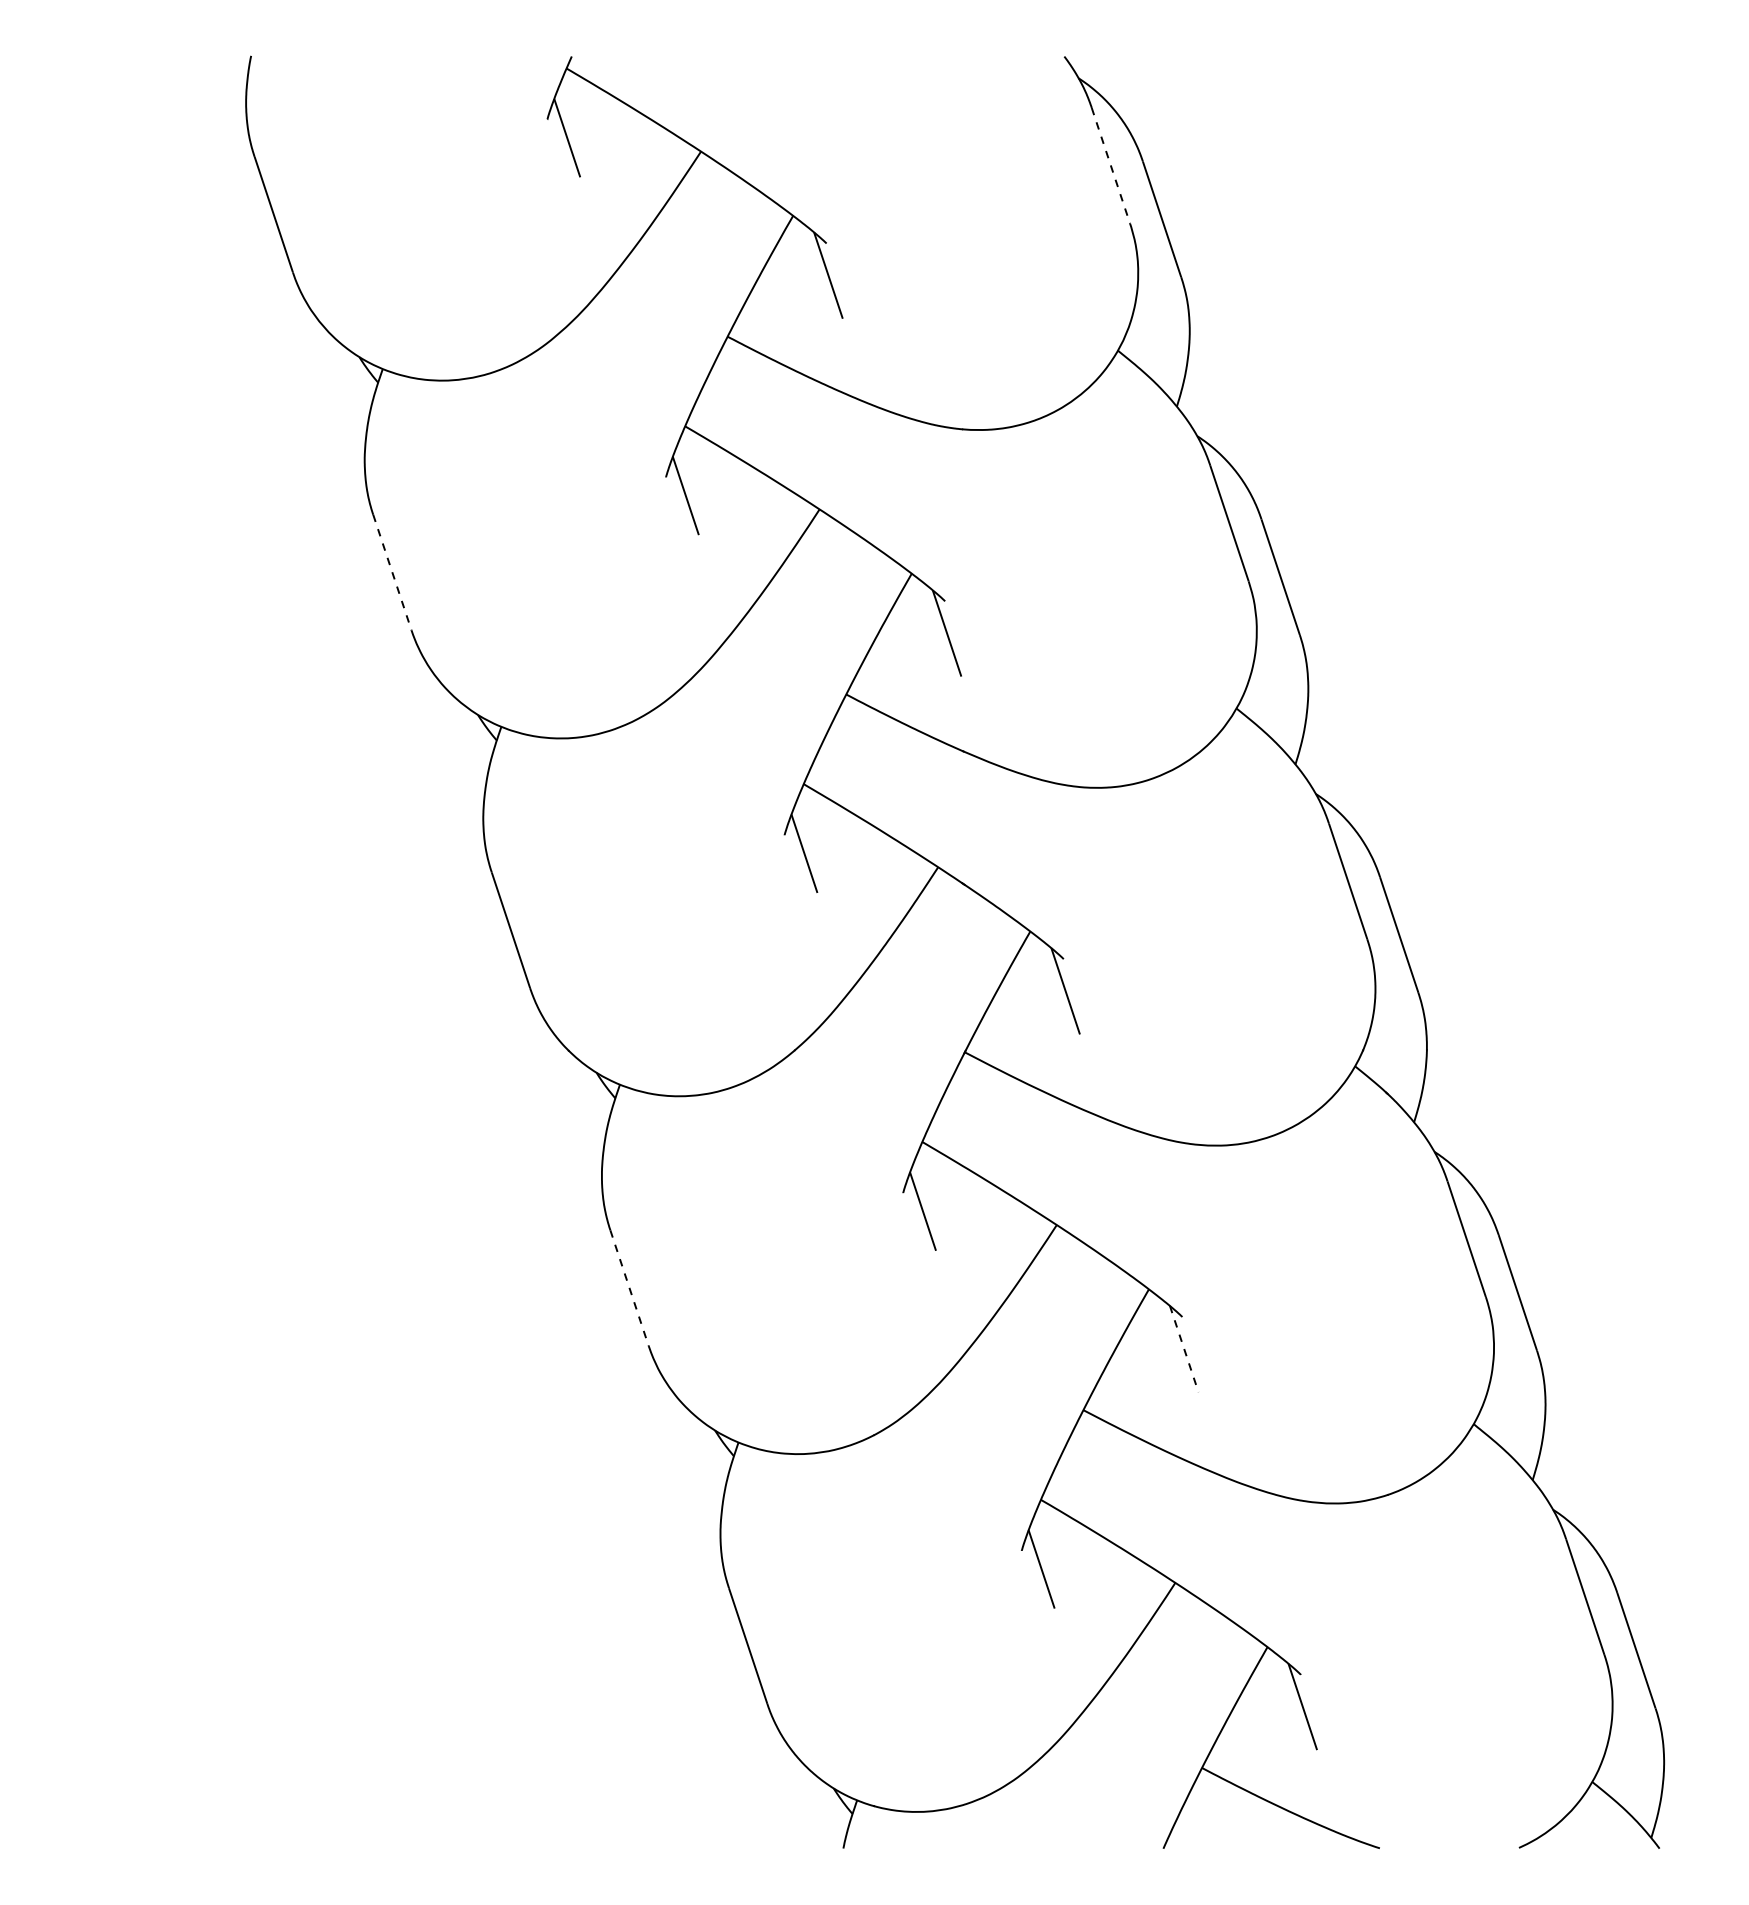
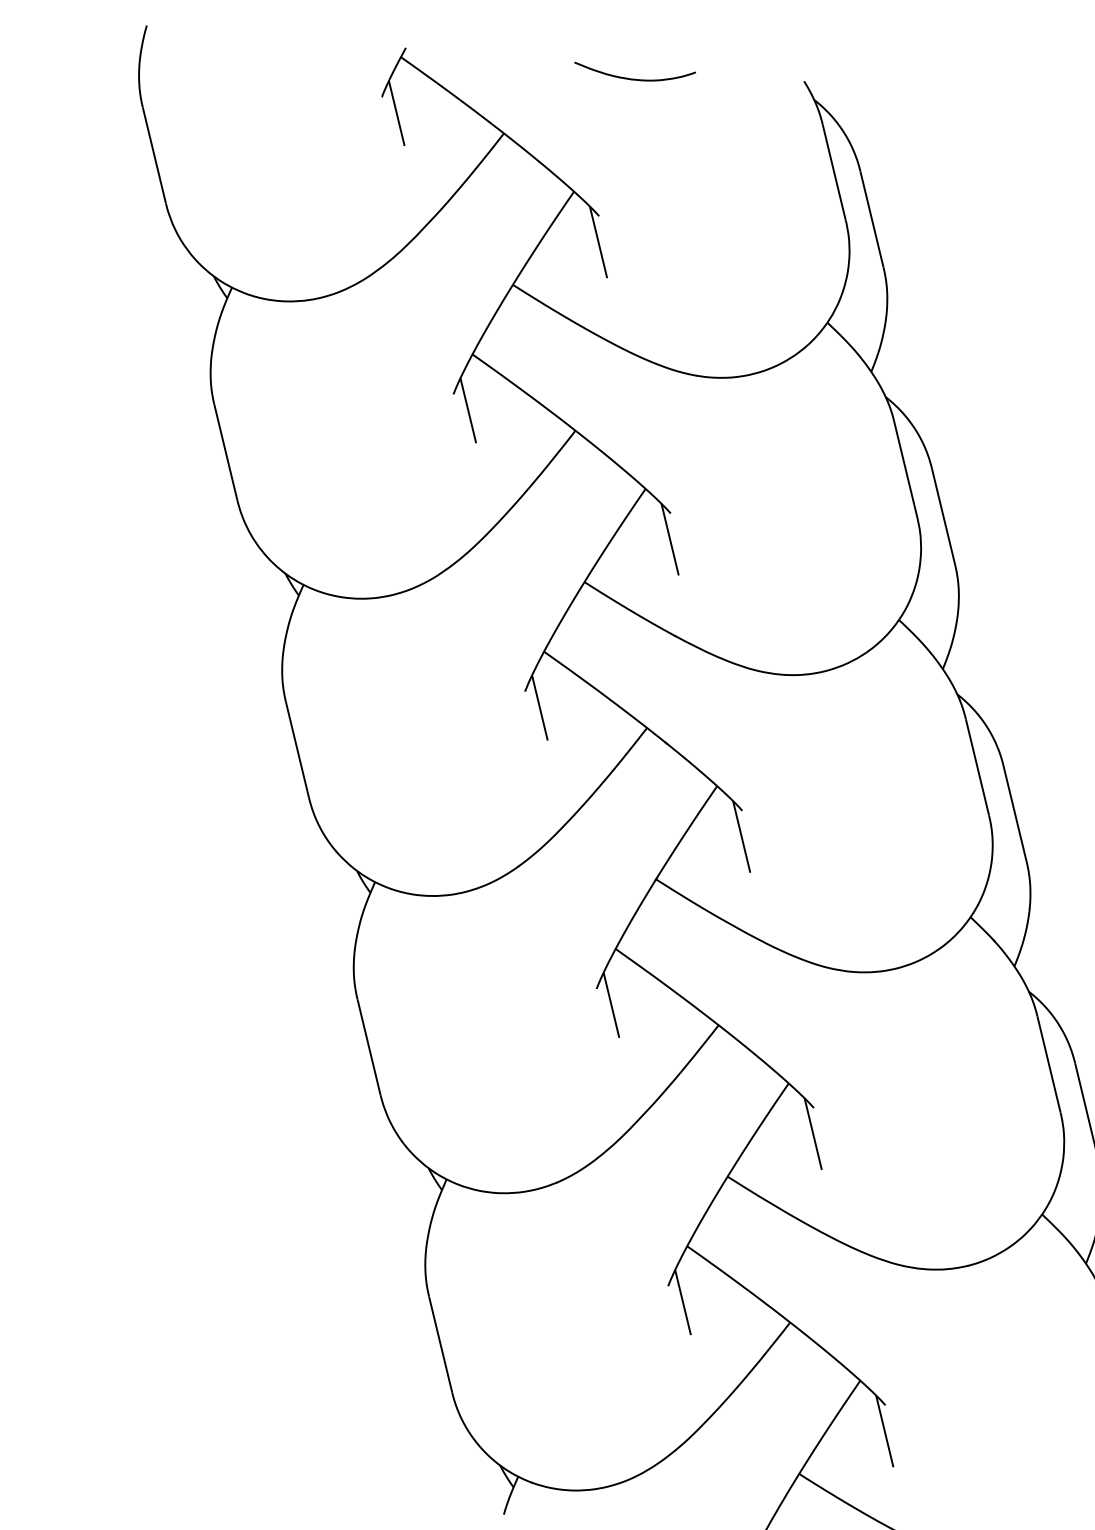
curve: (855, 71) -> (634, 79), added
line: (1110, 165) -> (833, 172), dashed -> solid
line: (392, 572) -> (226, 452), dashed -> solid
line: (629, 1288) -> (368, 1047), dashed -> solid
line: (1184, 1349) -> (813, 1134), dashed -> solid

